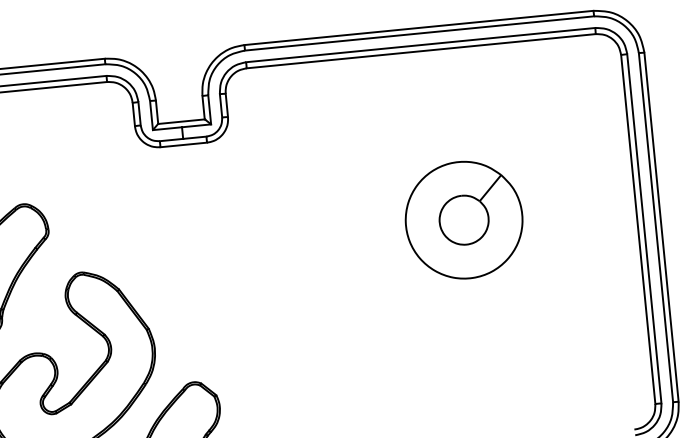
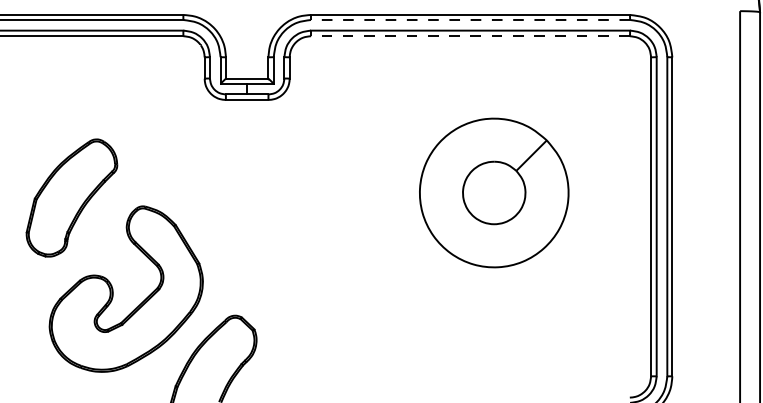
line: (419, 34) -> (470, 20), solid -> dashed
line: (420, 51) -> (469, 36), solid -> dashed
part: (464, 219) -> (494, 192), size x1.4

